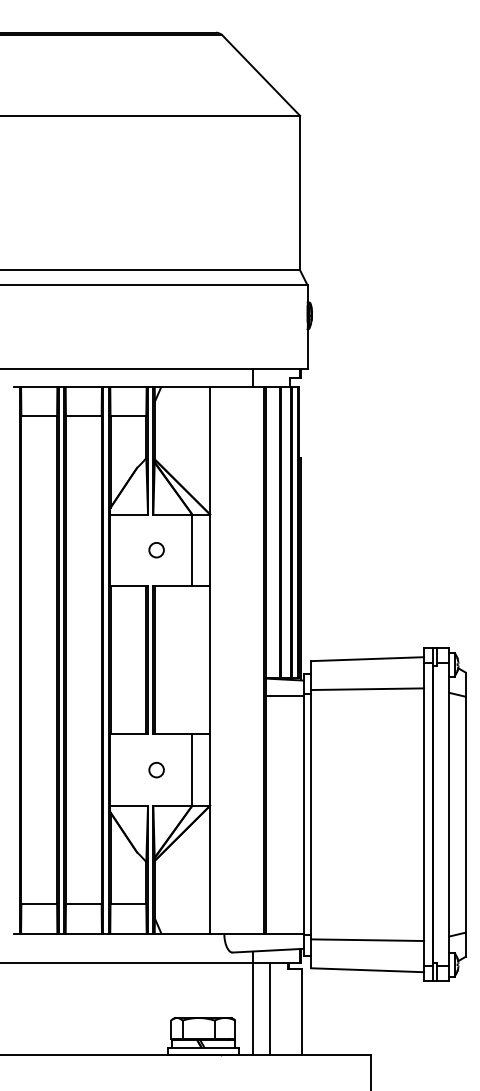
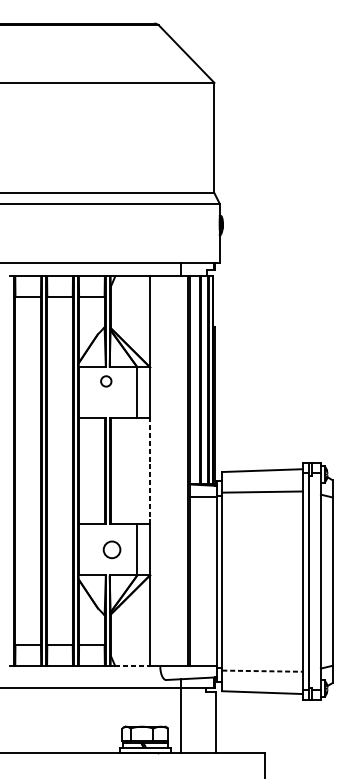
circle: (156, 550) -> (106, 381), moved
line: (210, 659) -> (150, 470), solid -> dashed
circle: (156, 769) -> (111, 549), size x1.6
line: (186, 933) -> (133, 666), solid -> dashed
line: (368, 940) -> (263, 671), solid -> dashed
line: (269, 1009) -> (192, 720), removed

